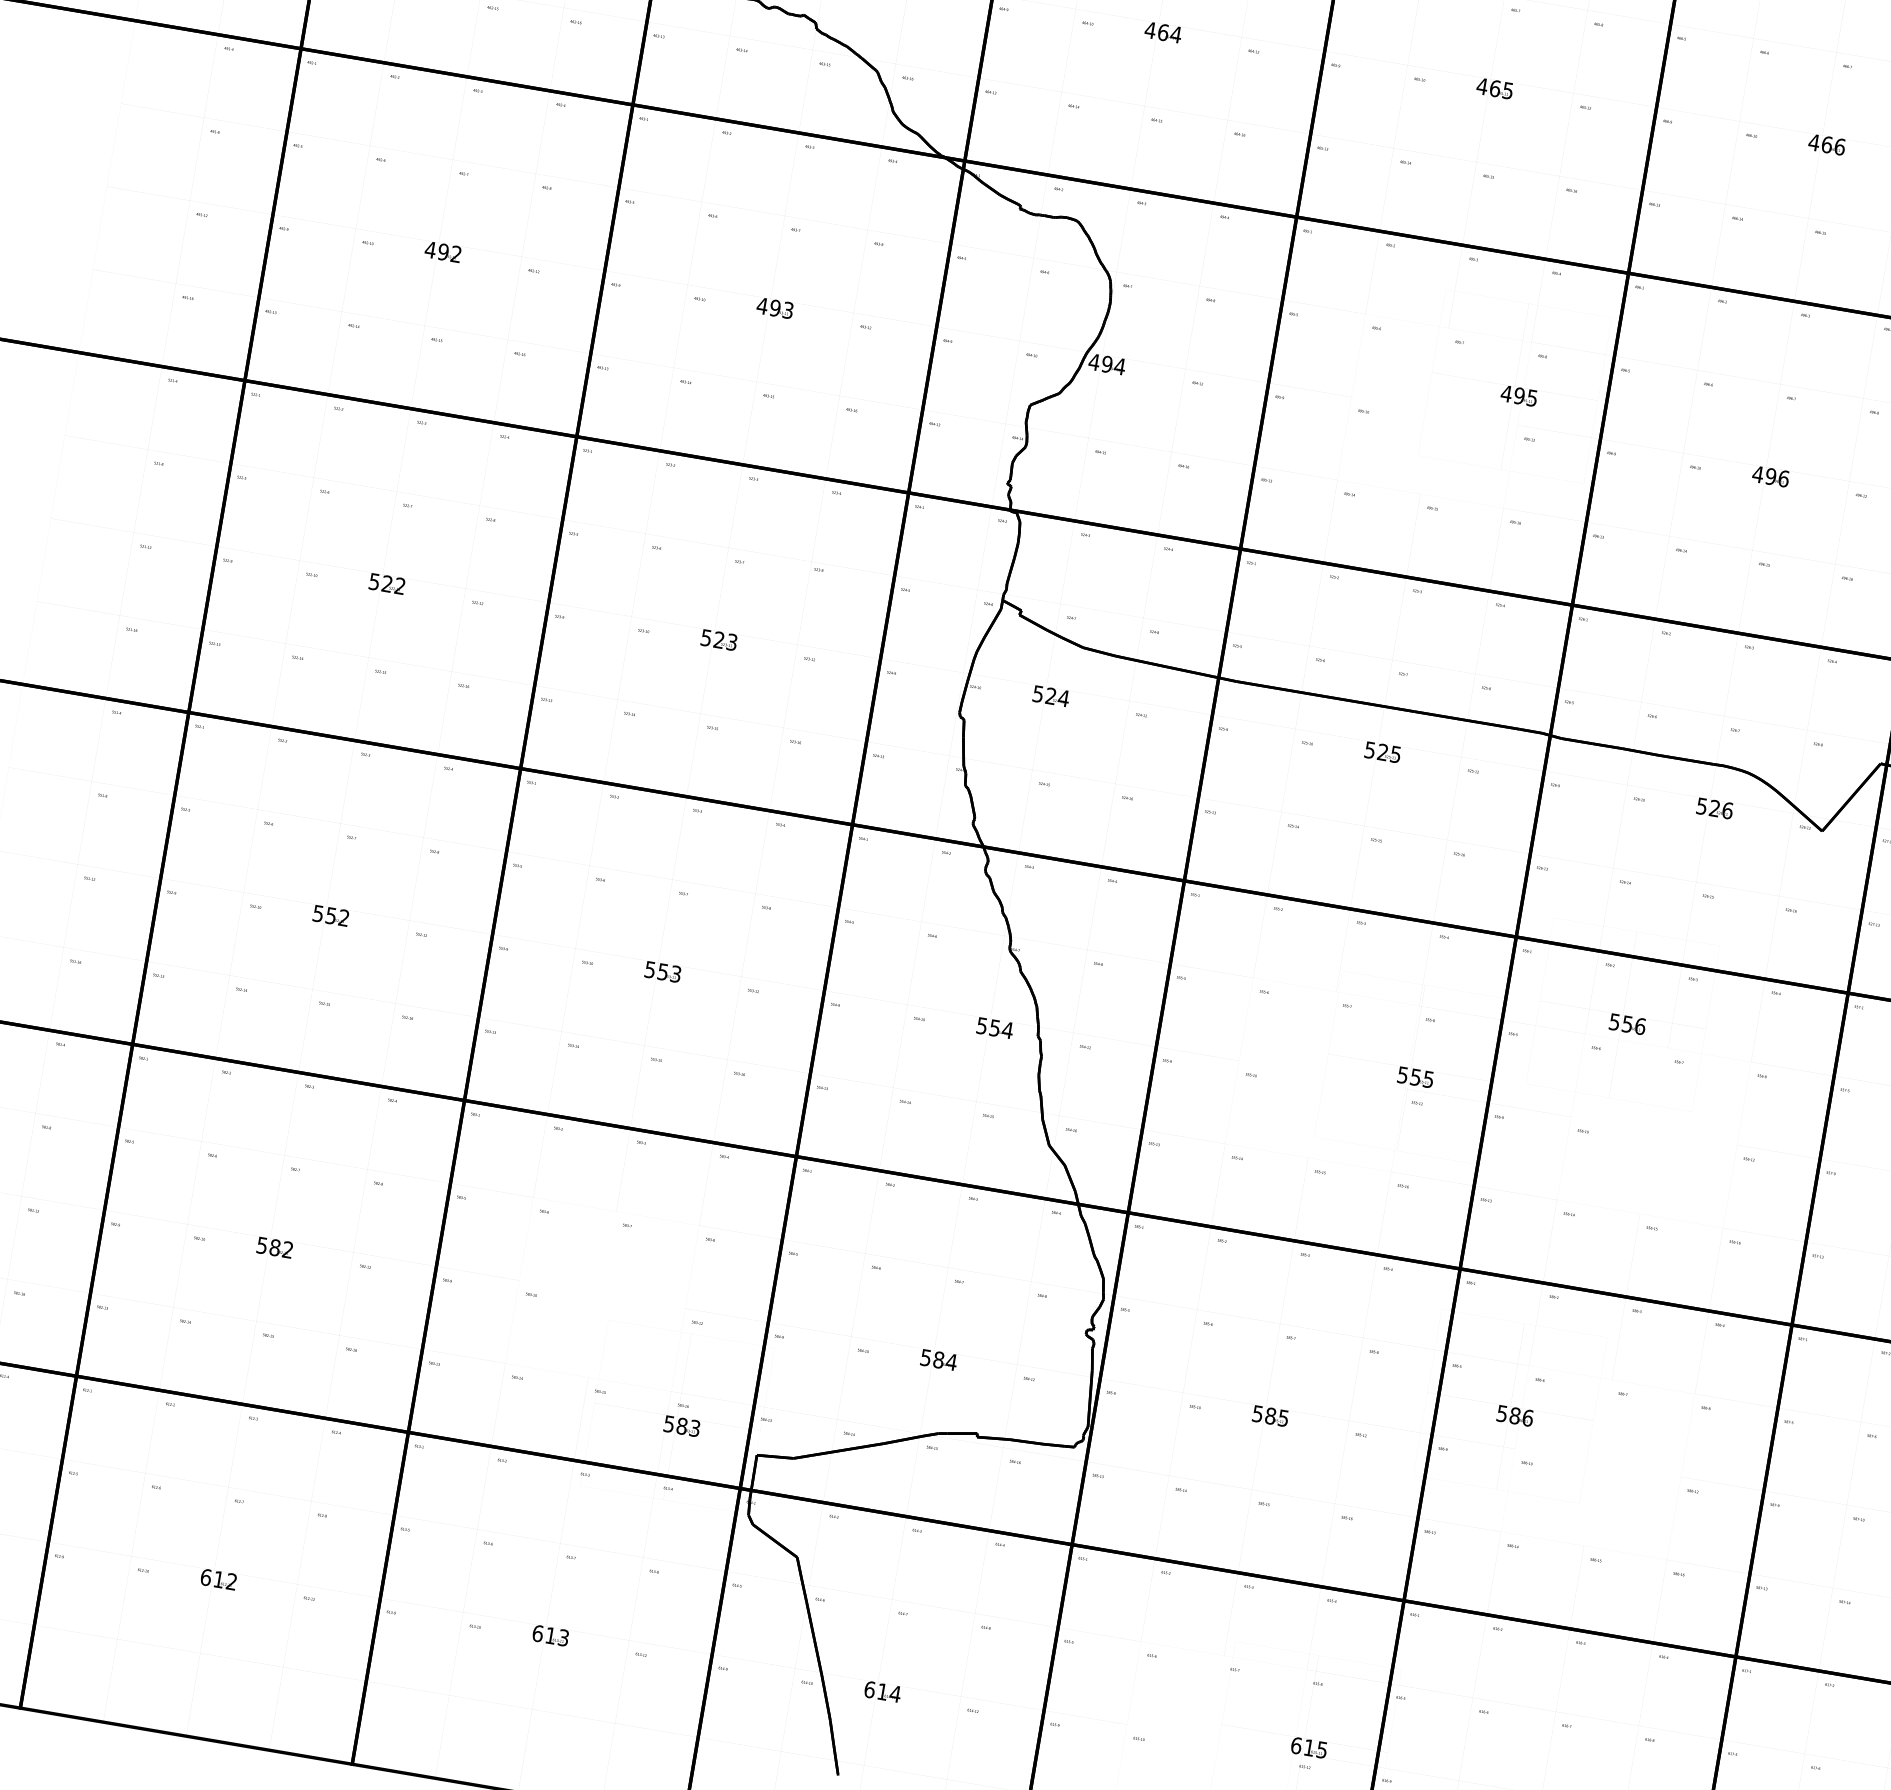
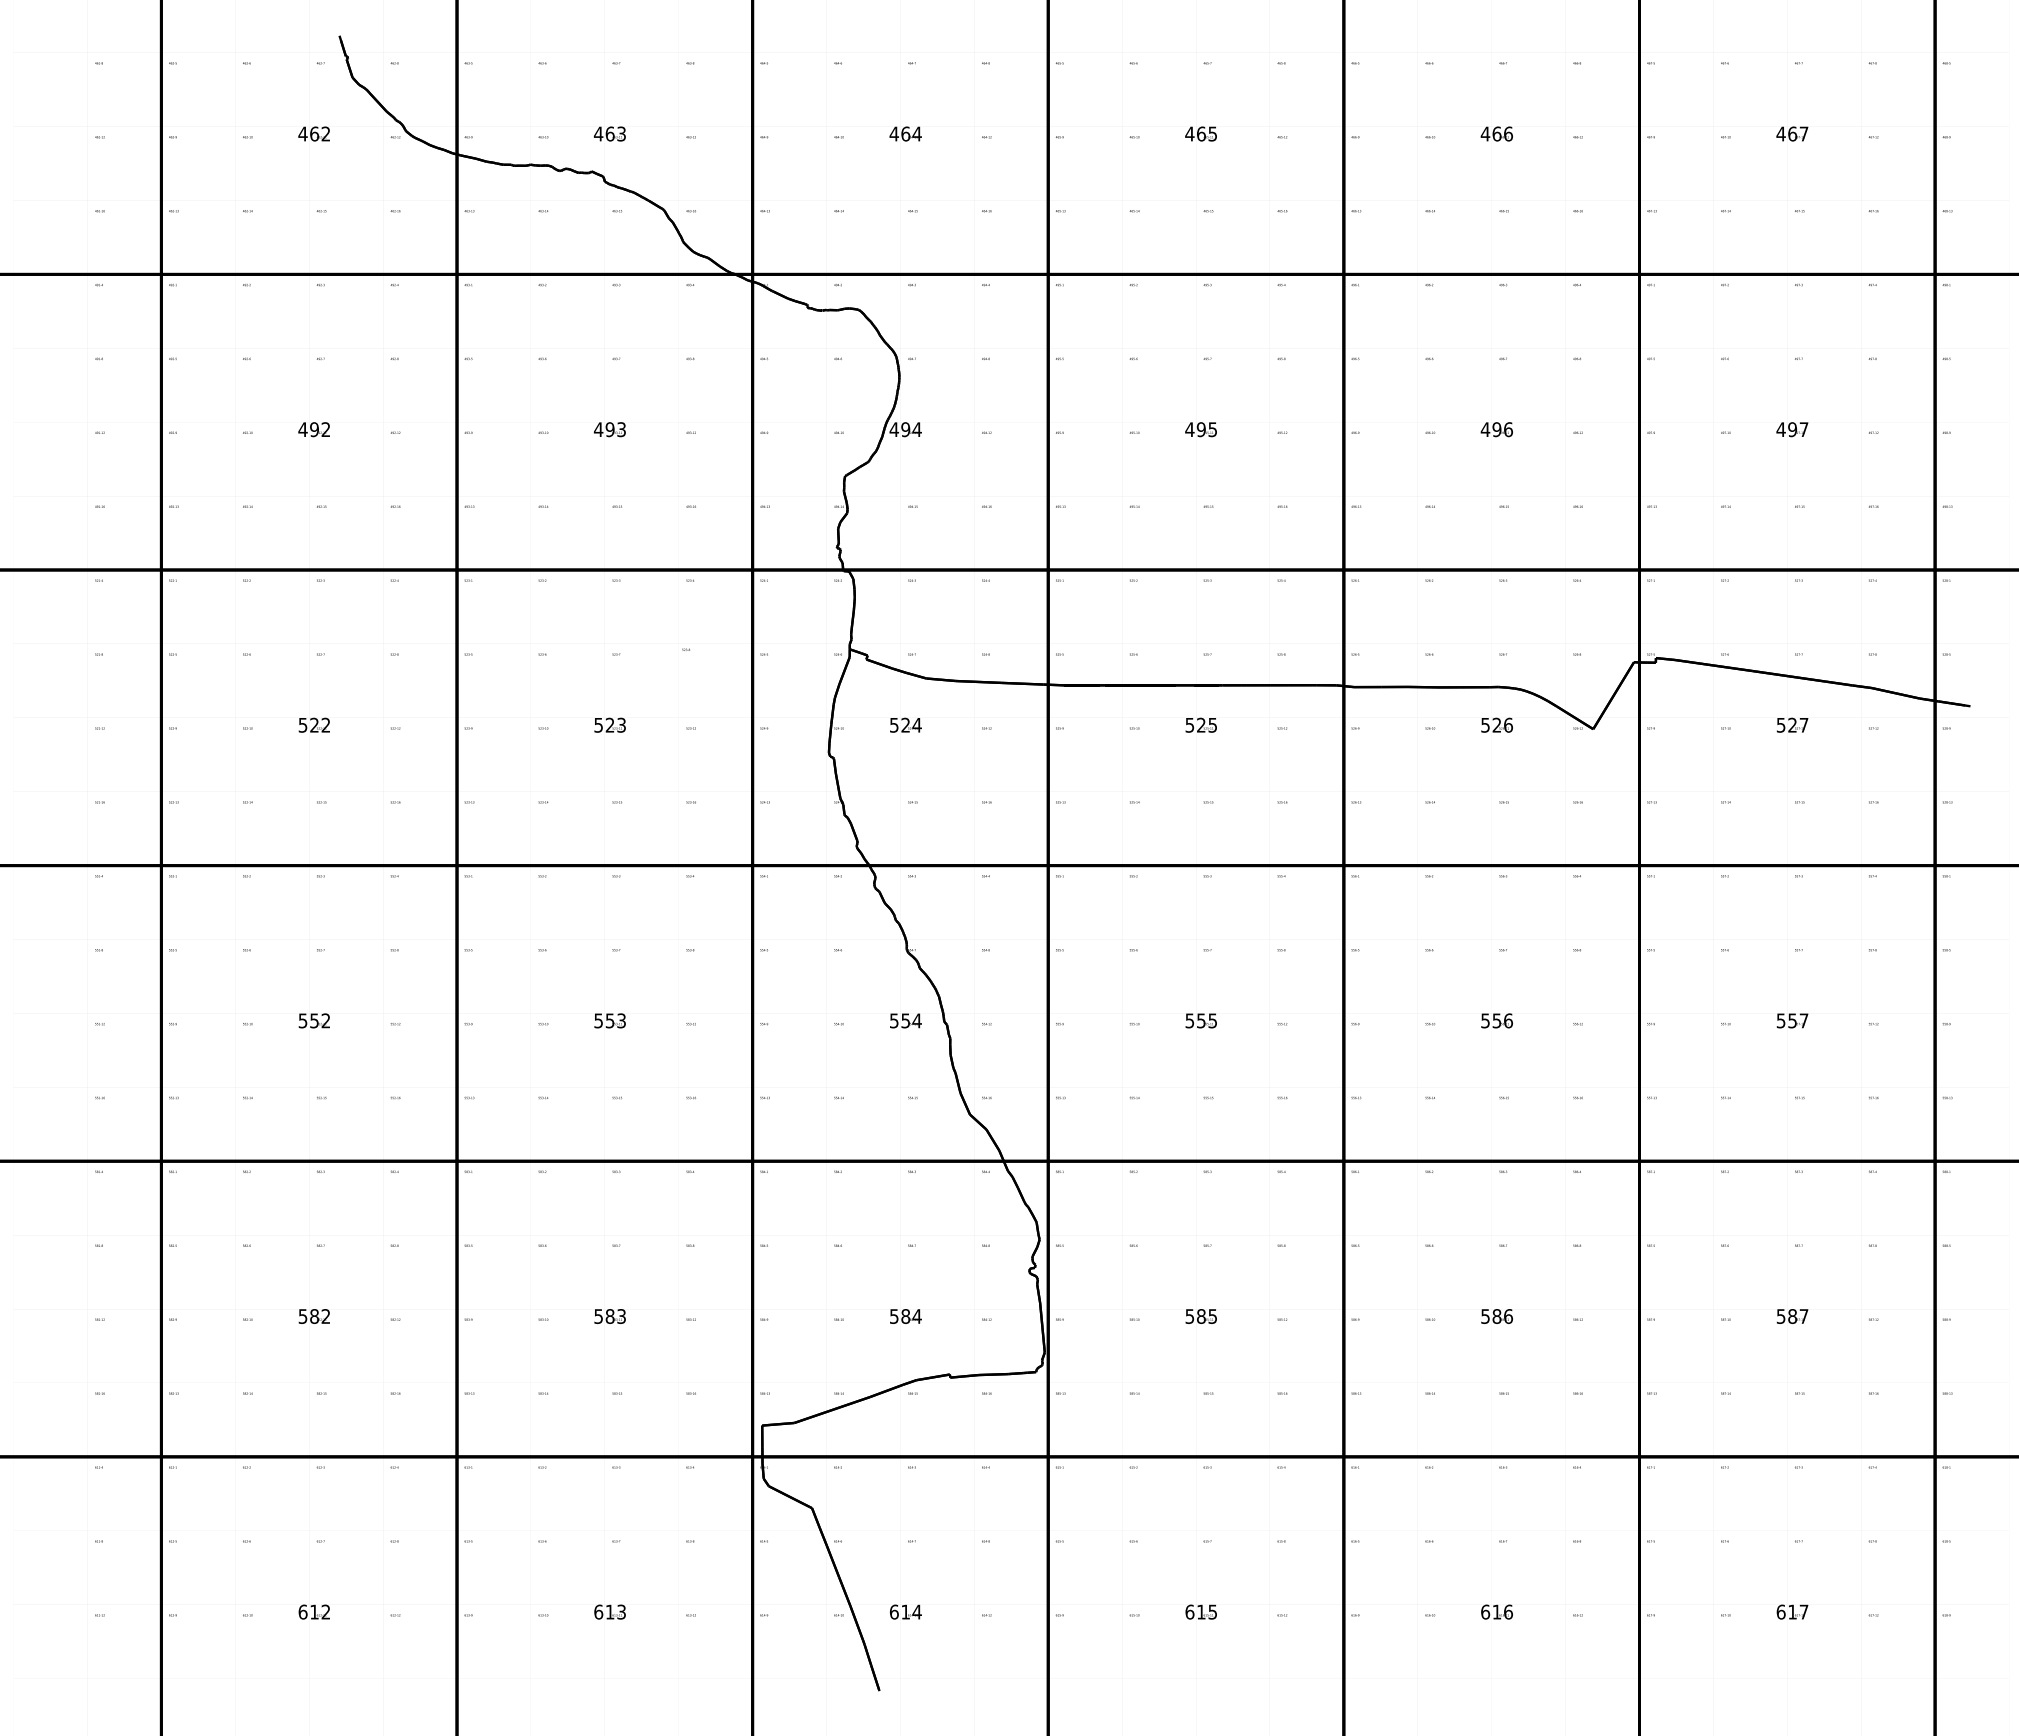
text: (1518, 395) -> (1200, 429), moved
text: (1627, 1023) -> (1496, 1020), moved
text: (1414, 1076) -> (1200, 1020), moved
text: (1514, 1415) -> (1496, 1316), moved
text: (681, 1426) -> (609, 1316), moved
text: (1308, 1747) -> (1200, 1611), moved

